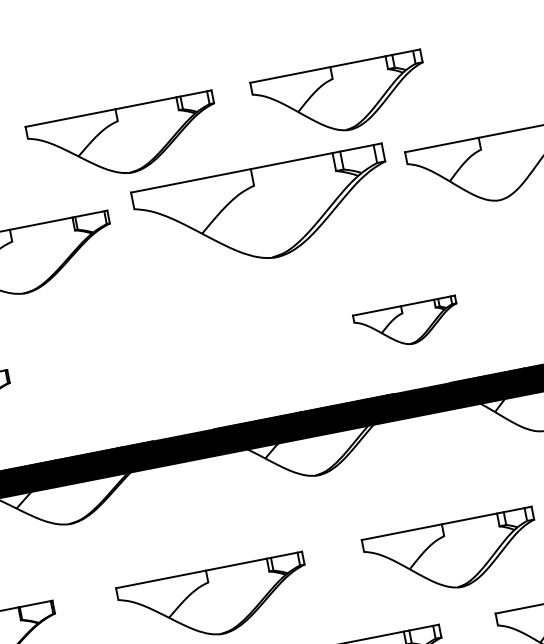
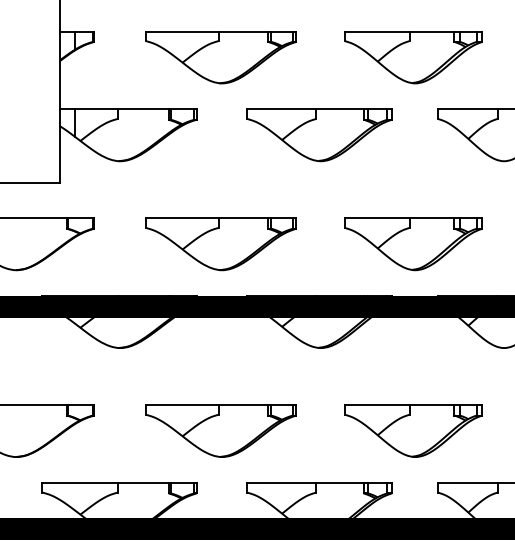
part: (341, 98) -> (413, 57), moved
part: (265, 213) -> (319, 135), size x0.71
part: (407, 325) -> (413, 244), size x1.67
part: (169, 371) -> (220, 244), added

